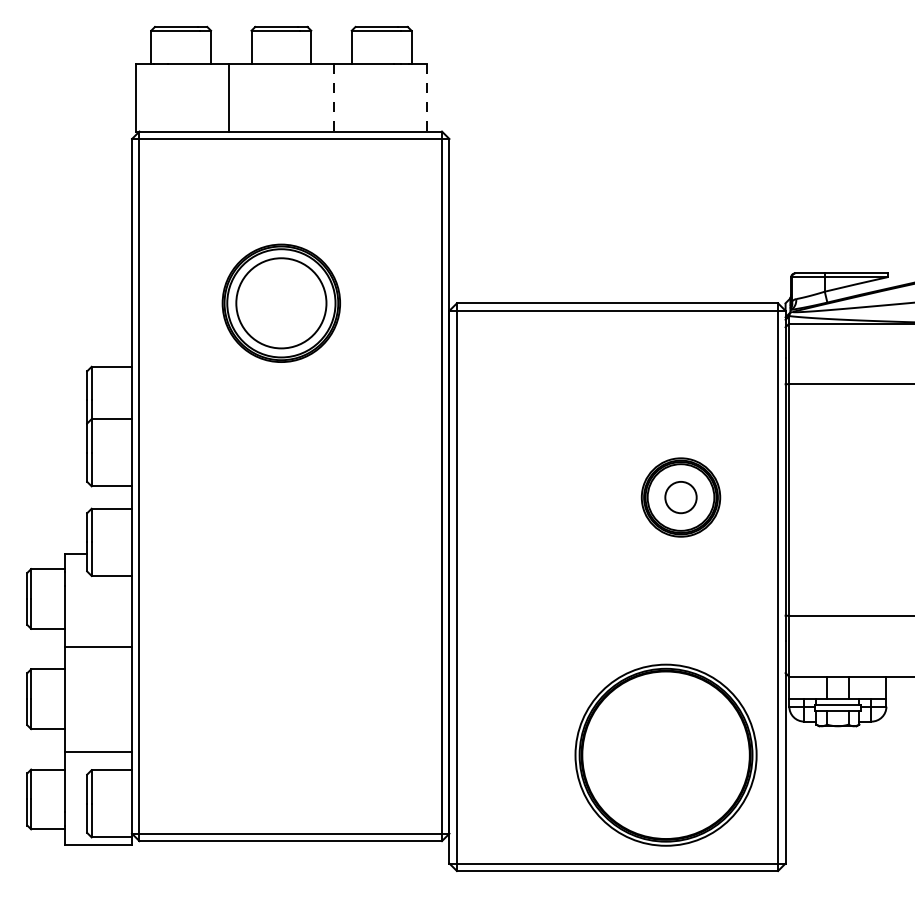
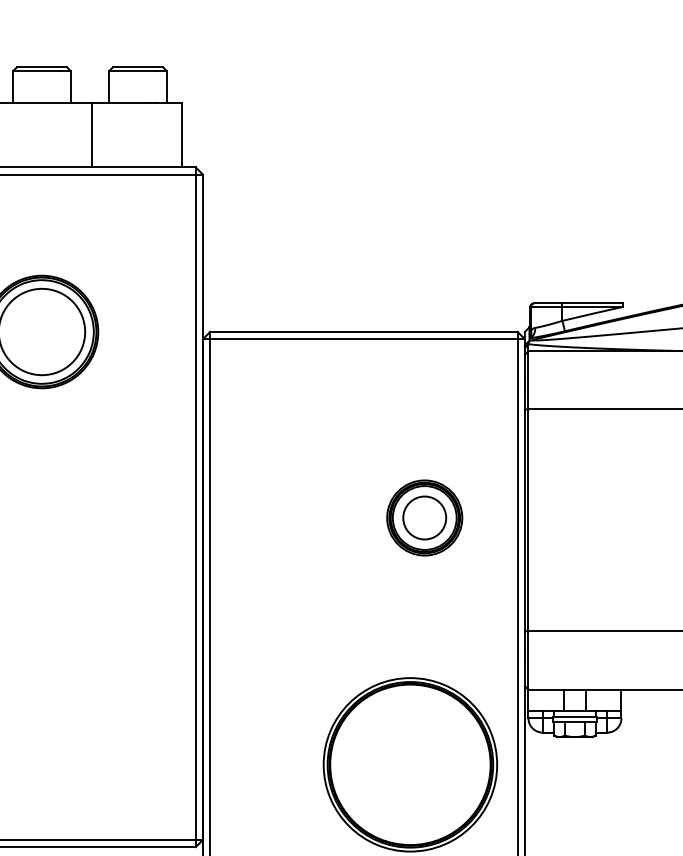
line: (333, 97) -> (91, 134), dashed -> solid
line: (427, 97) -> (181, 134), dashed -> solid
circle: (680, 497) -> (424, 517), size x1.43

